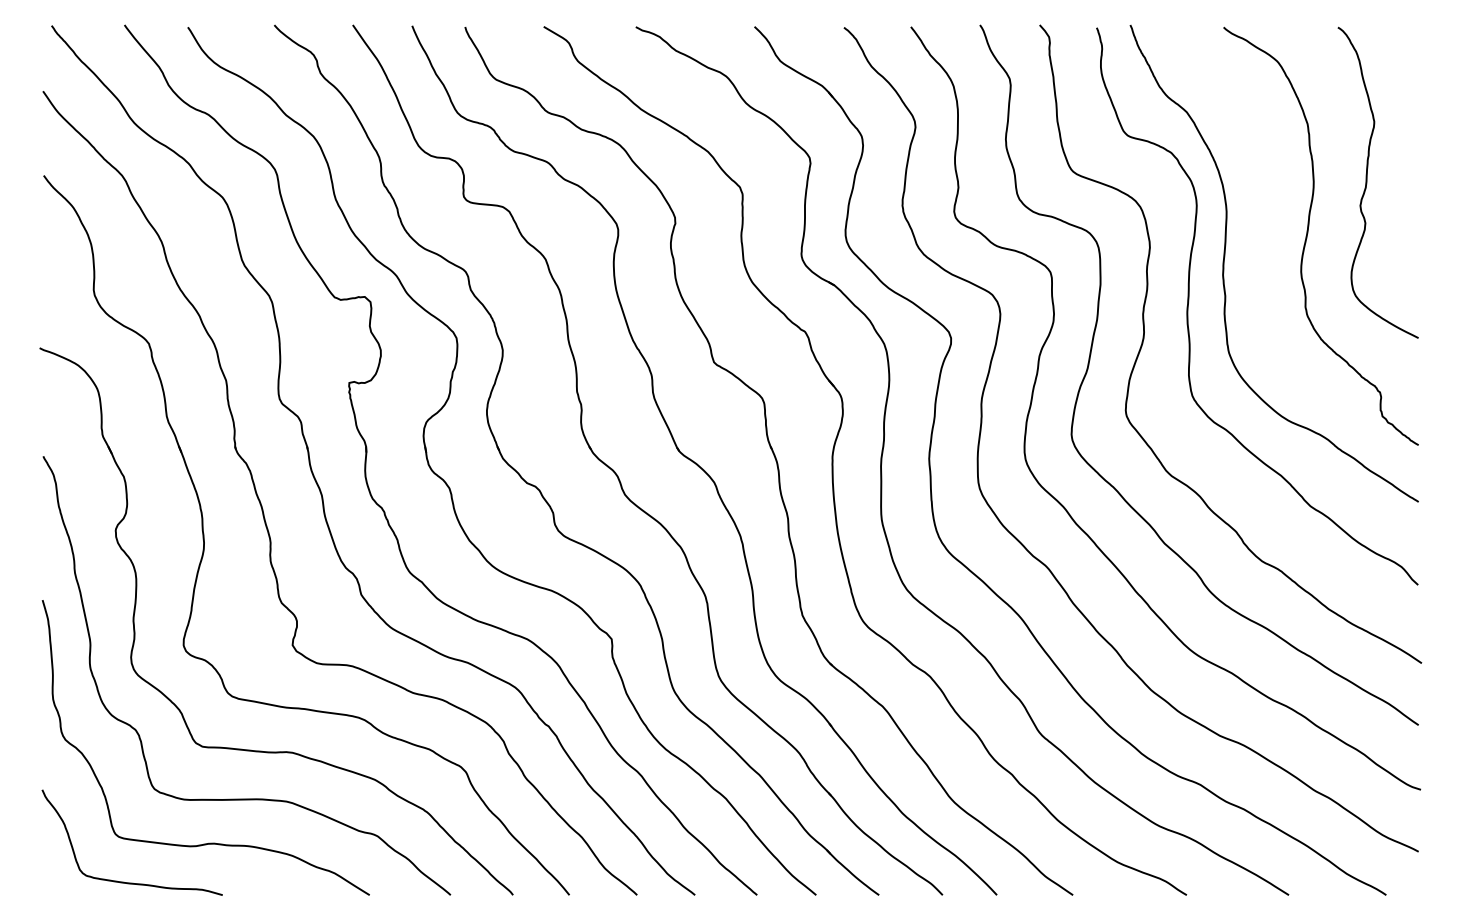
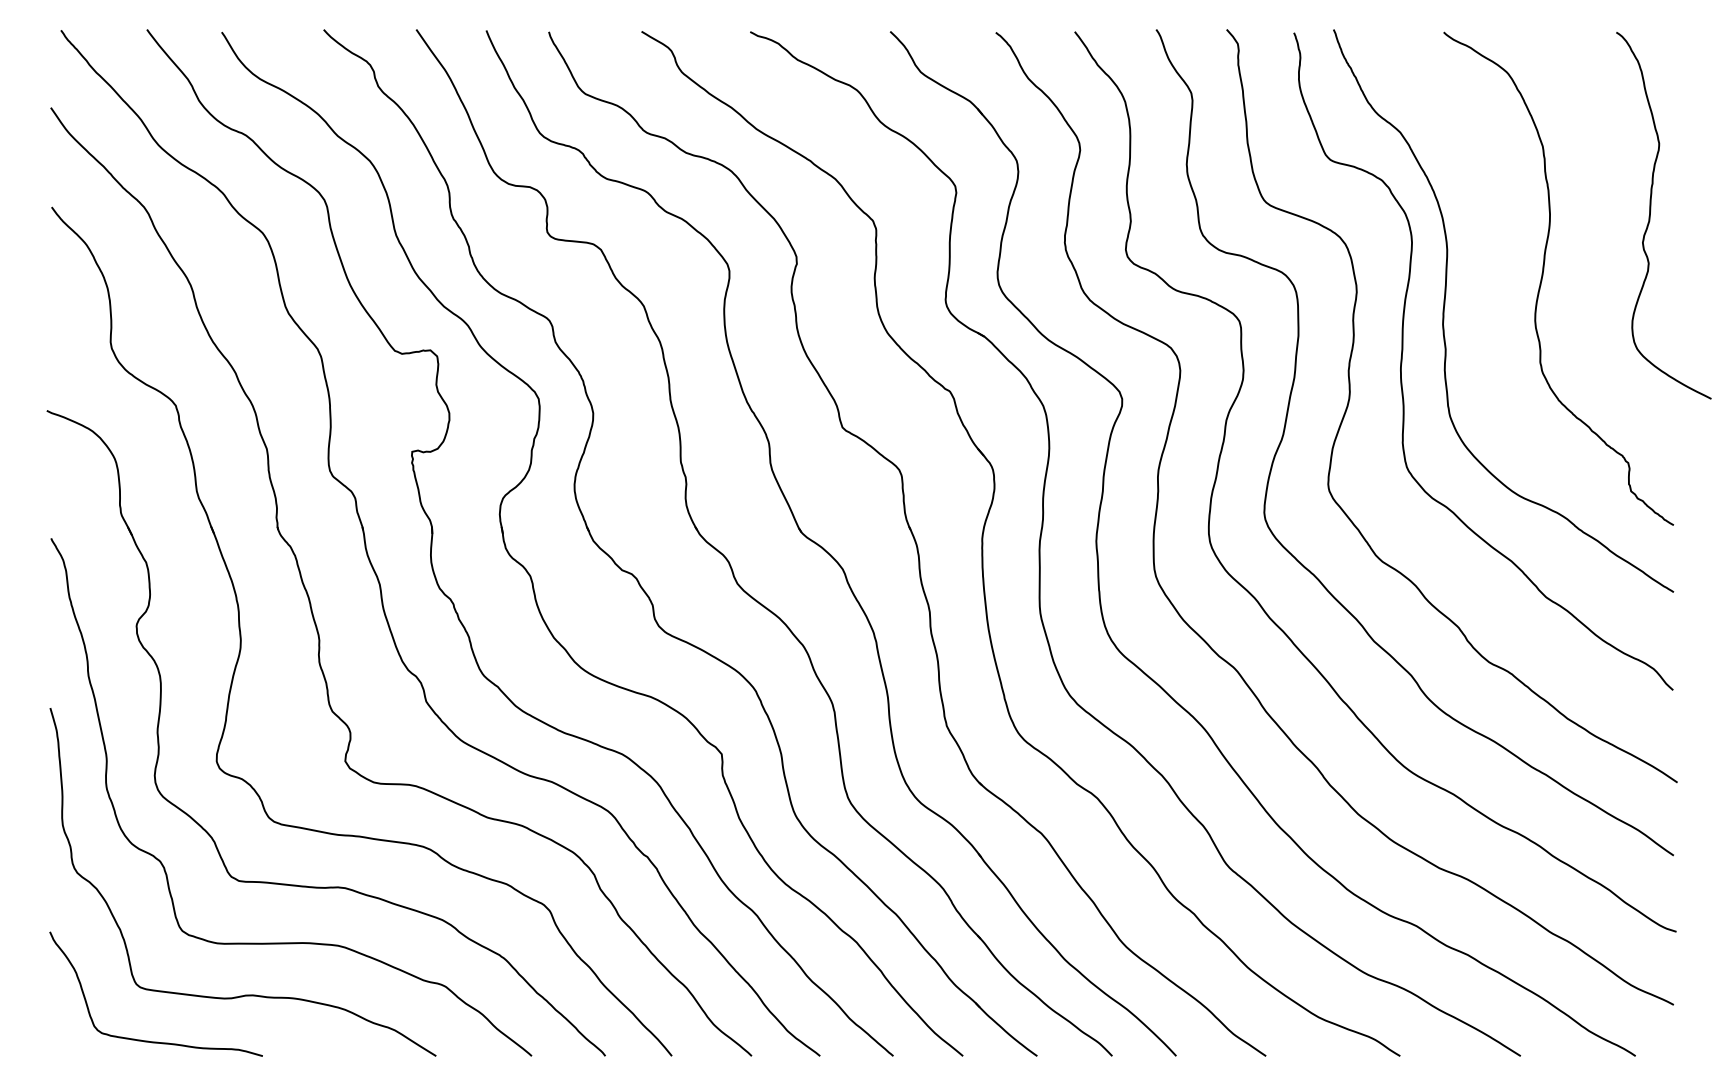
curve: (1367, 182) -> (1651, 215), moved

